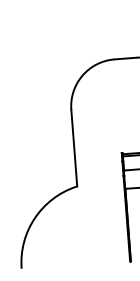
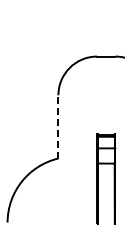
line: (74, 147) -> (58, 126), solid -> dashed

